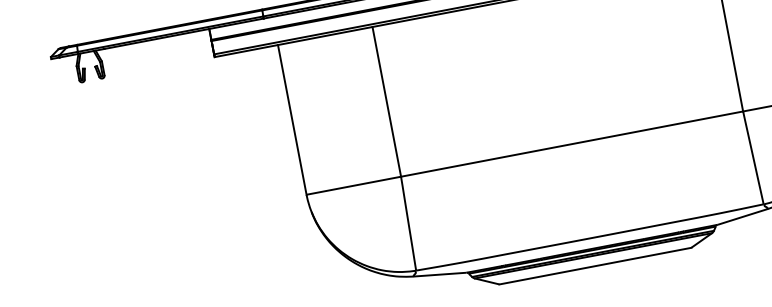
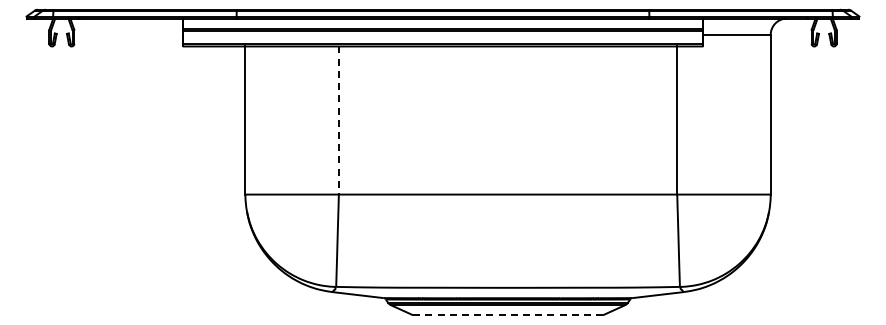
line: (386, 102) -> (338, 121), solid -> dashed
line: (595, 266) -> (508, 315), solid -> dashed

